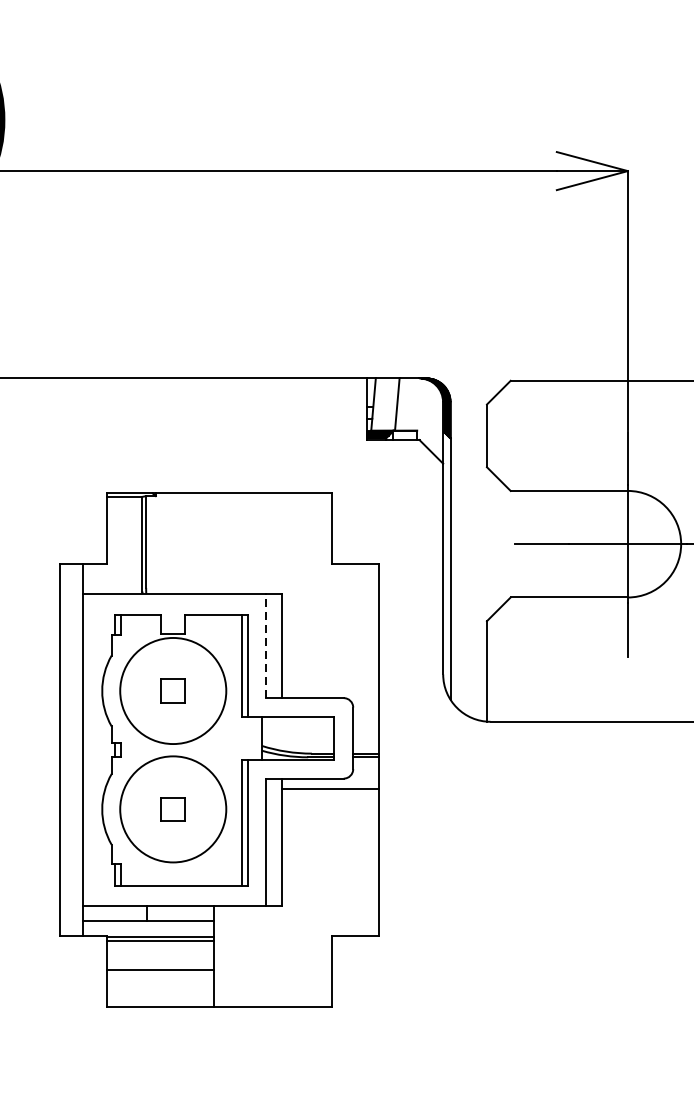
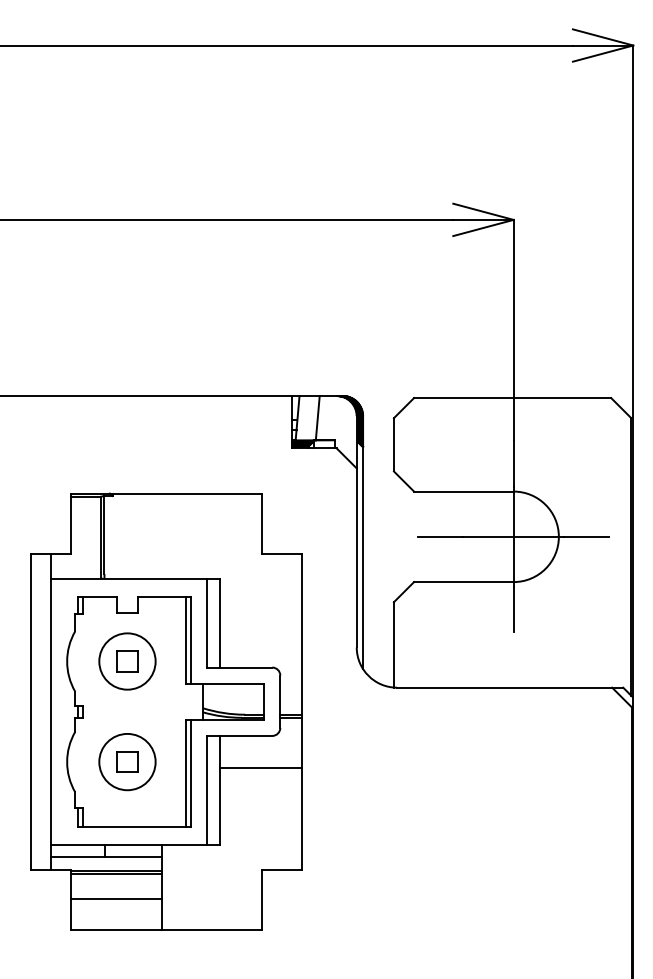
line: (266, 645) -> (206, 622), dashed -> solid
circle: (173, 690) -> (127, 661), size x0.62
line: (329, 789) -> (260, 768), moved
circle: (173, 808) -> (127, 761), size x0.62

